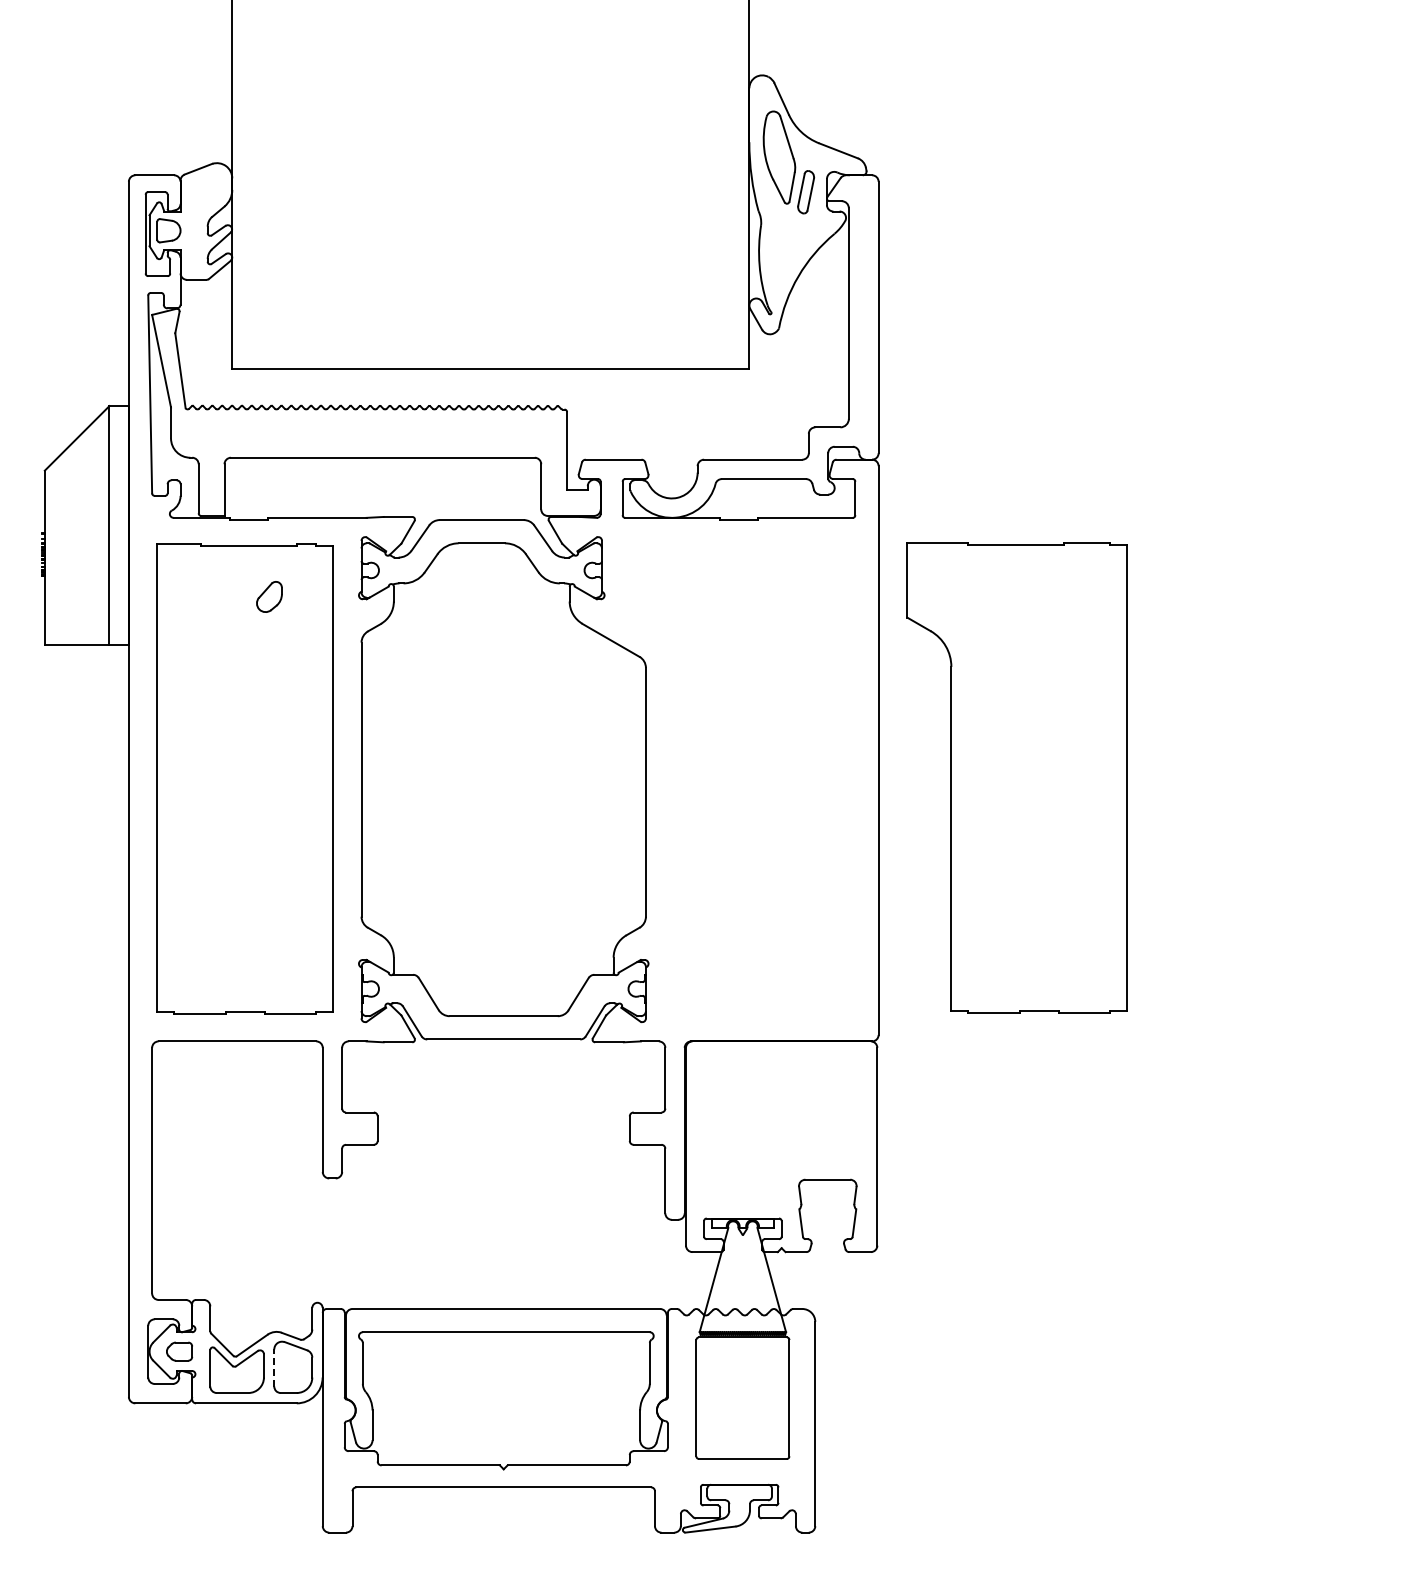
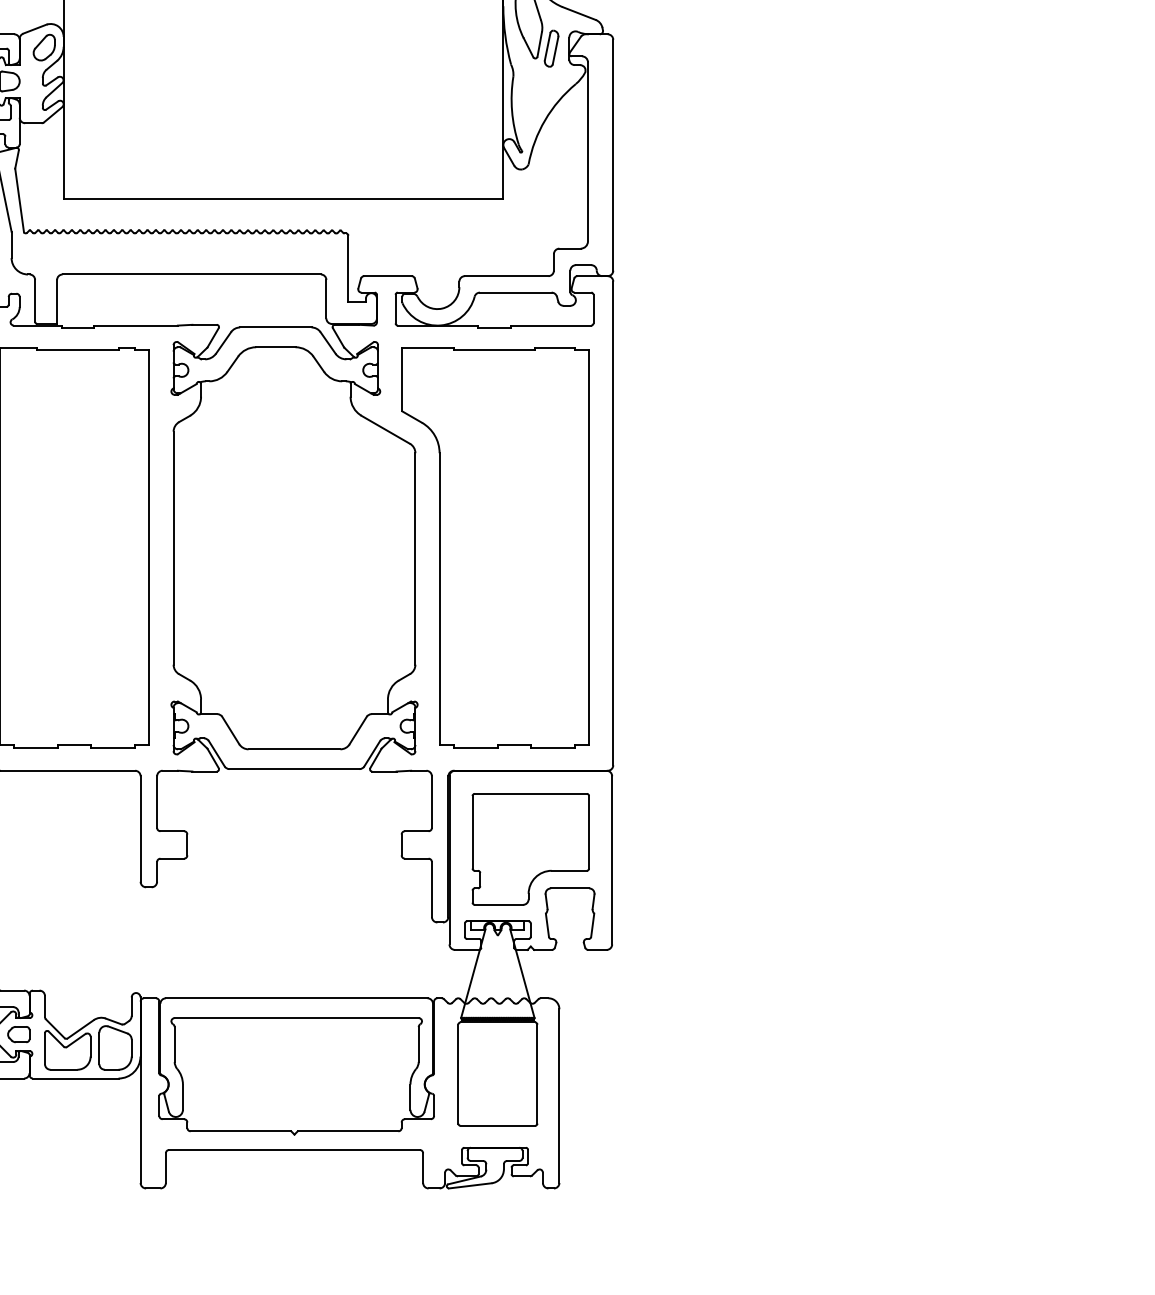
part: (269, 596) -> (44, 47), moved
part: (1016, 777) -> (494, 547), moved
part: (781, 1133) -> (530, 849), added
line: (274, 1368) -> (99, 1048), dashed -> solid

